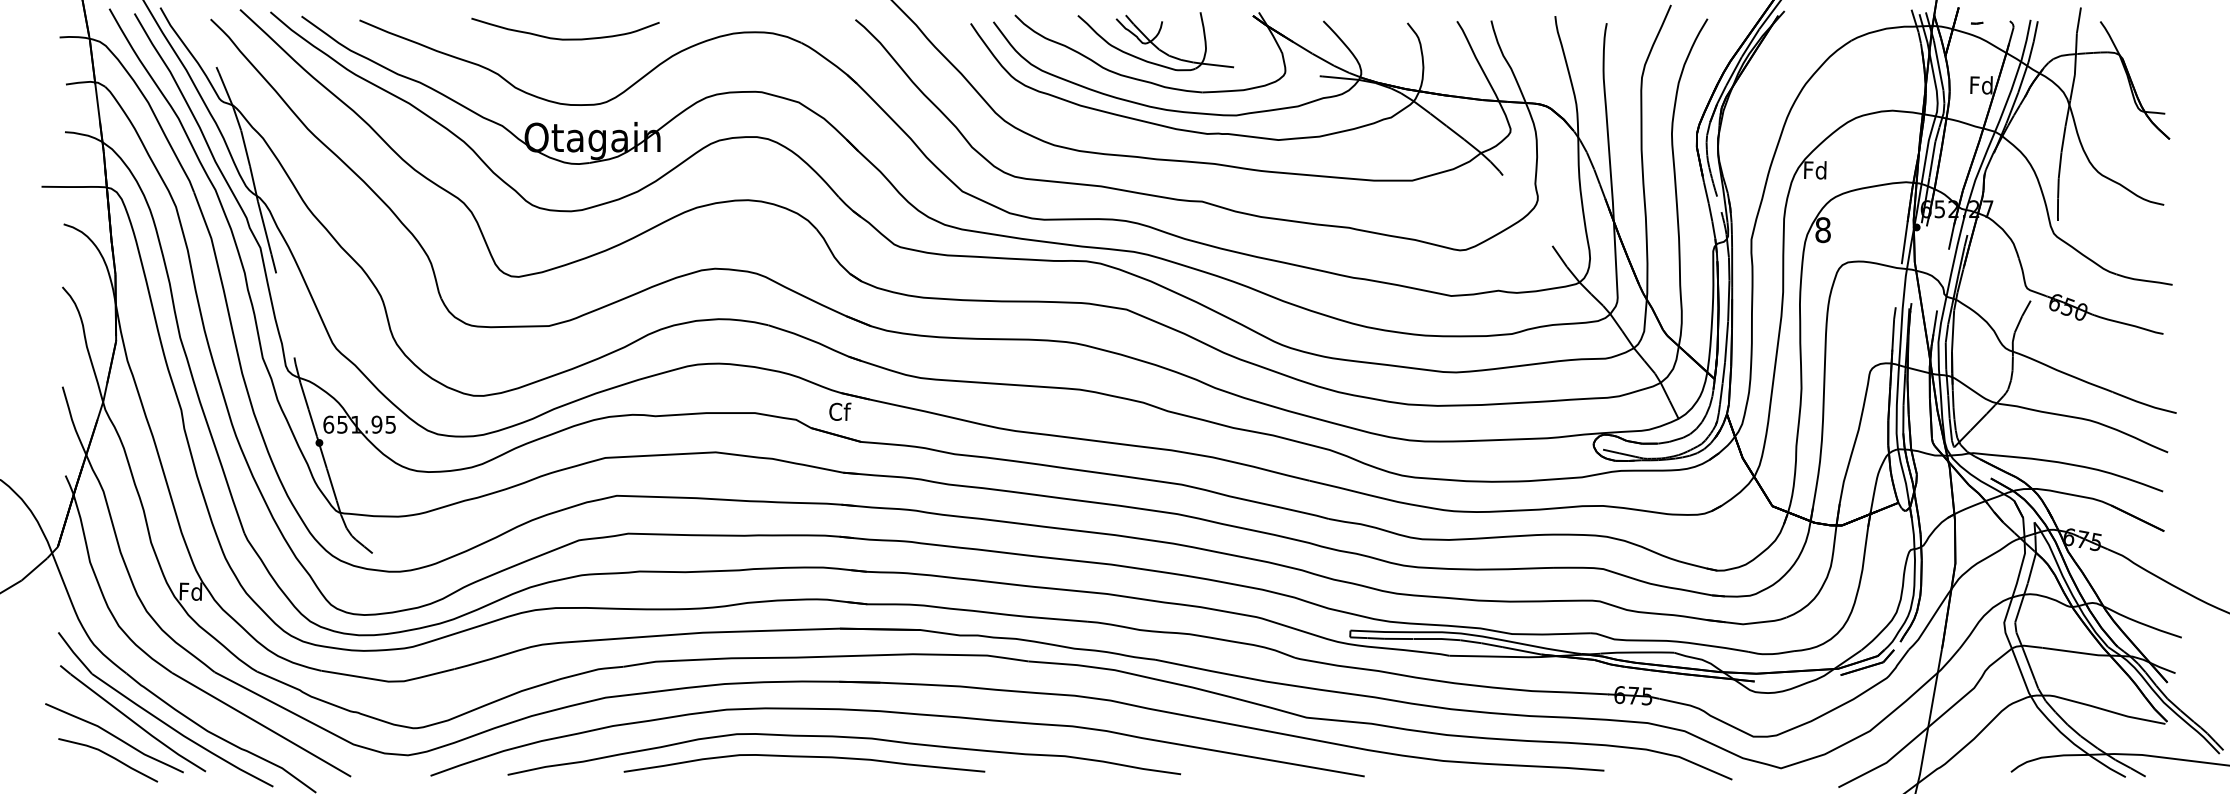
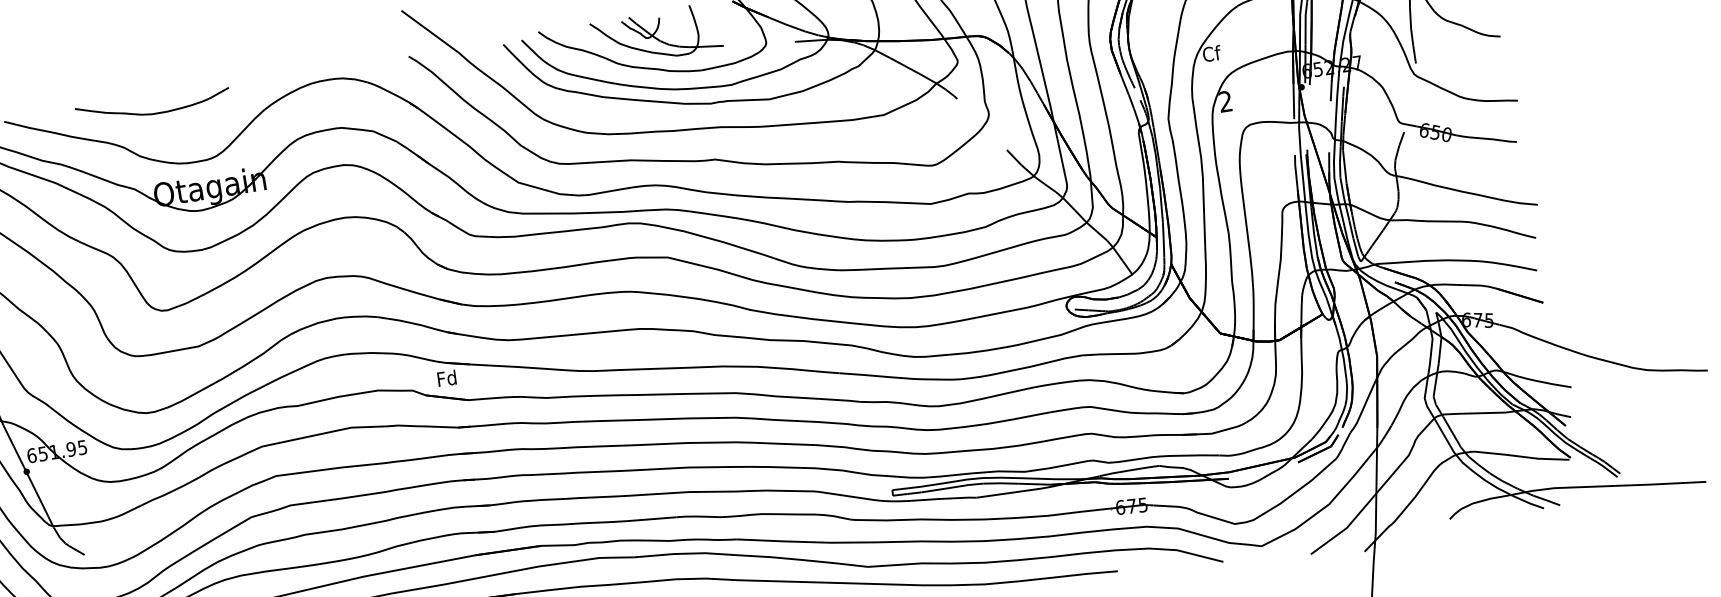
curve: (565, 38) -> (154, 112), moved
text: (1815, 170) -> (1211, 54), Fd -> Cf
text: (1822, 230) -> (1225, 102), 8 -> 2
text: (839, 411) -> (446, 378), Cf -> Fd

